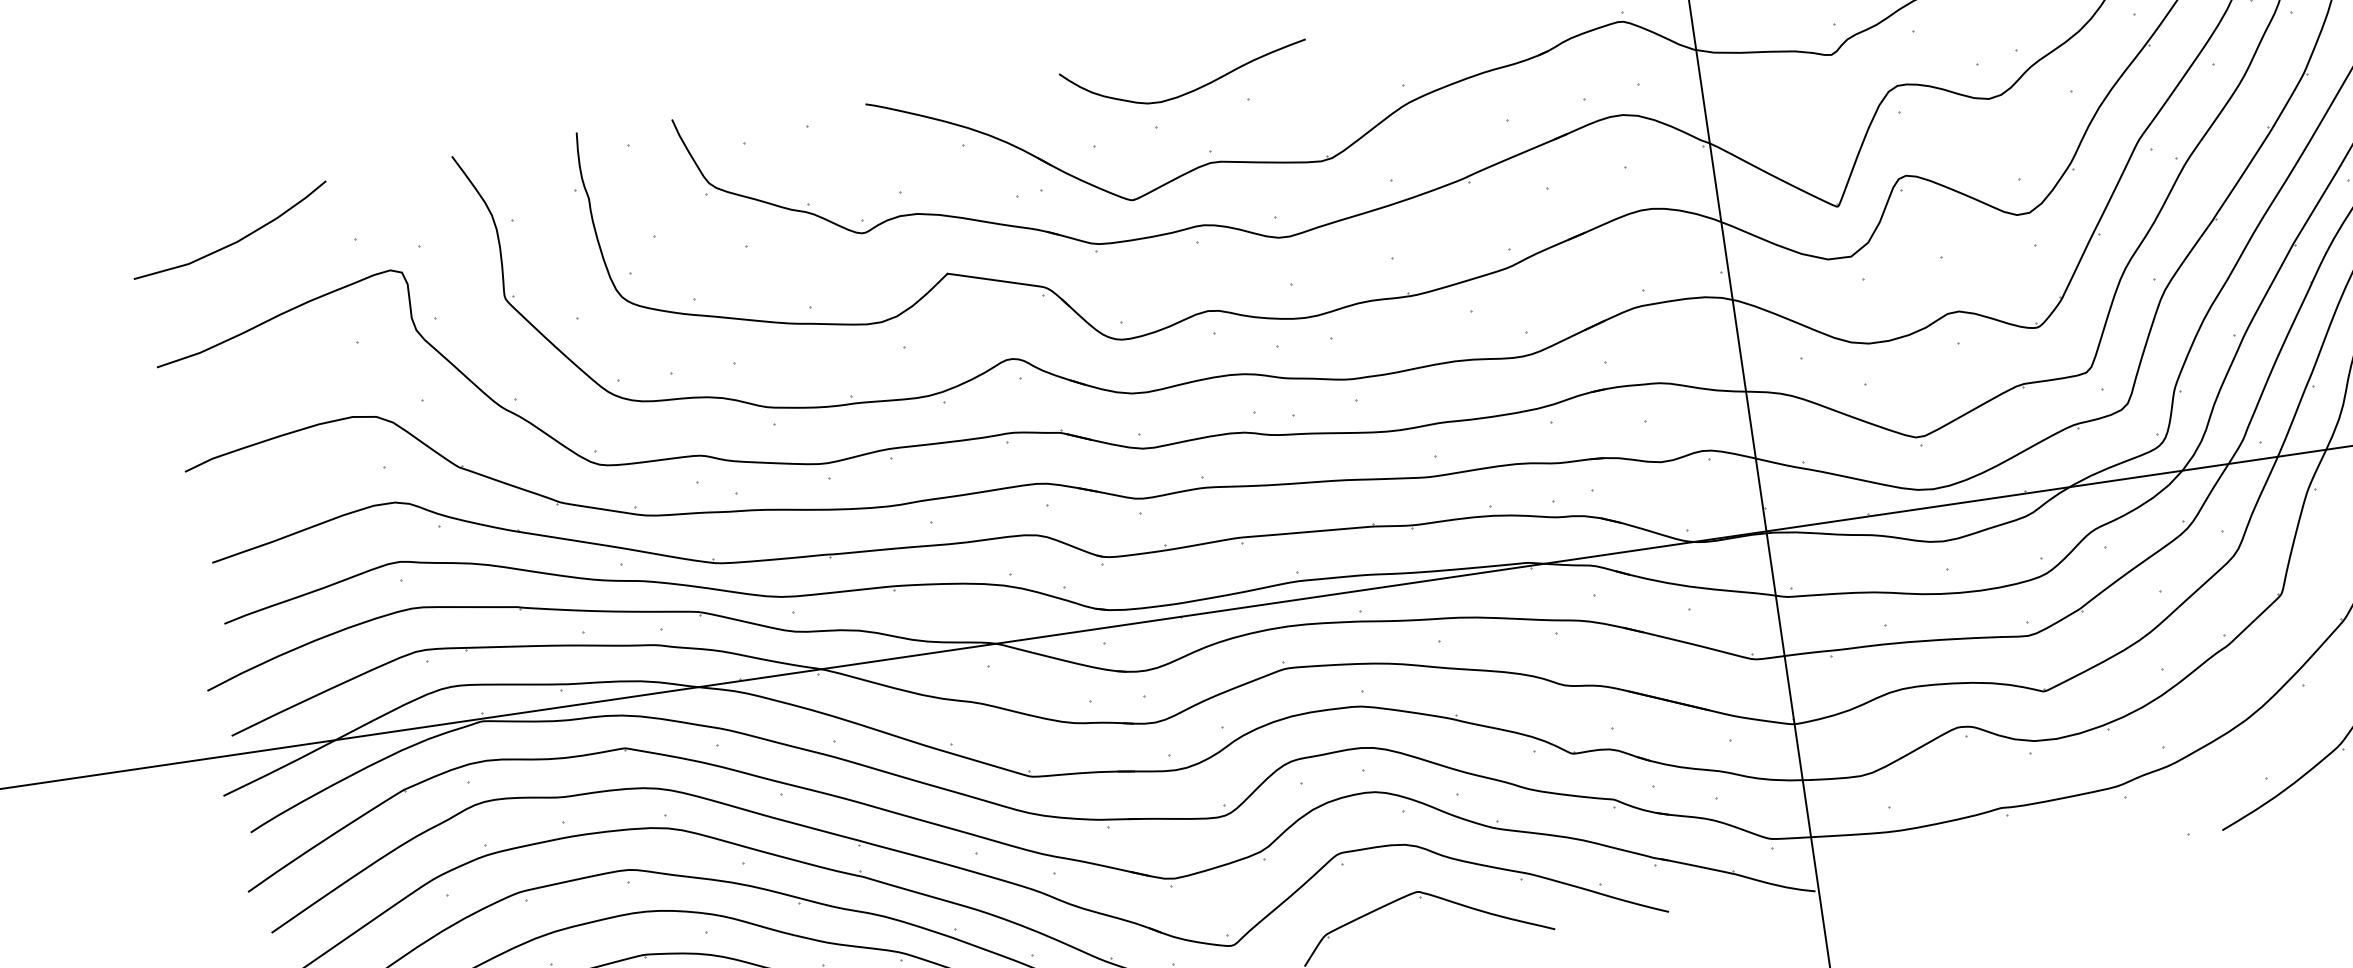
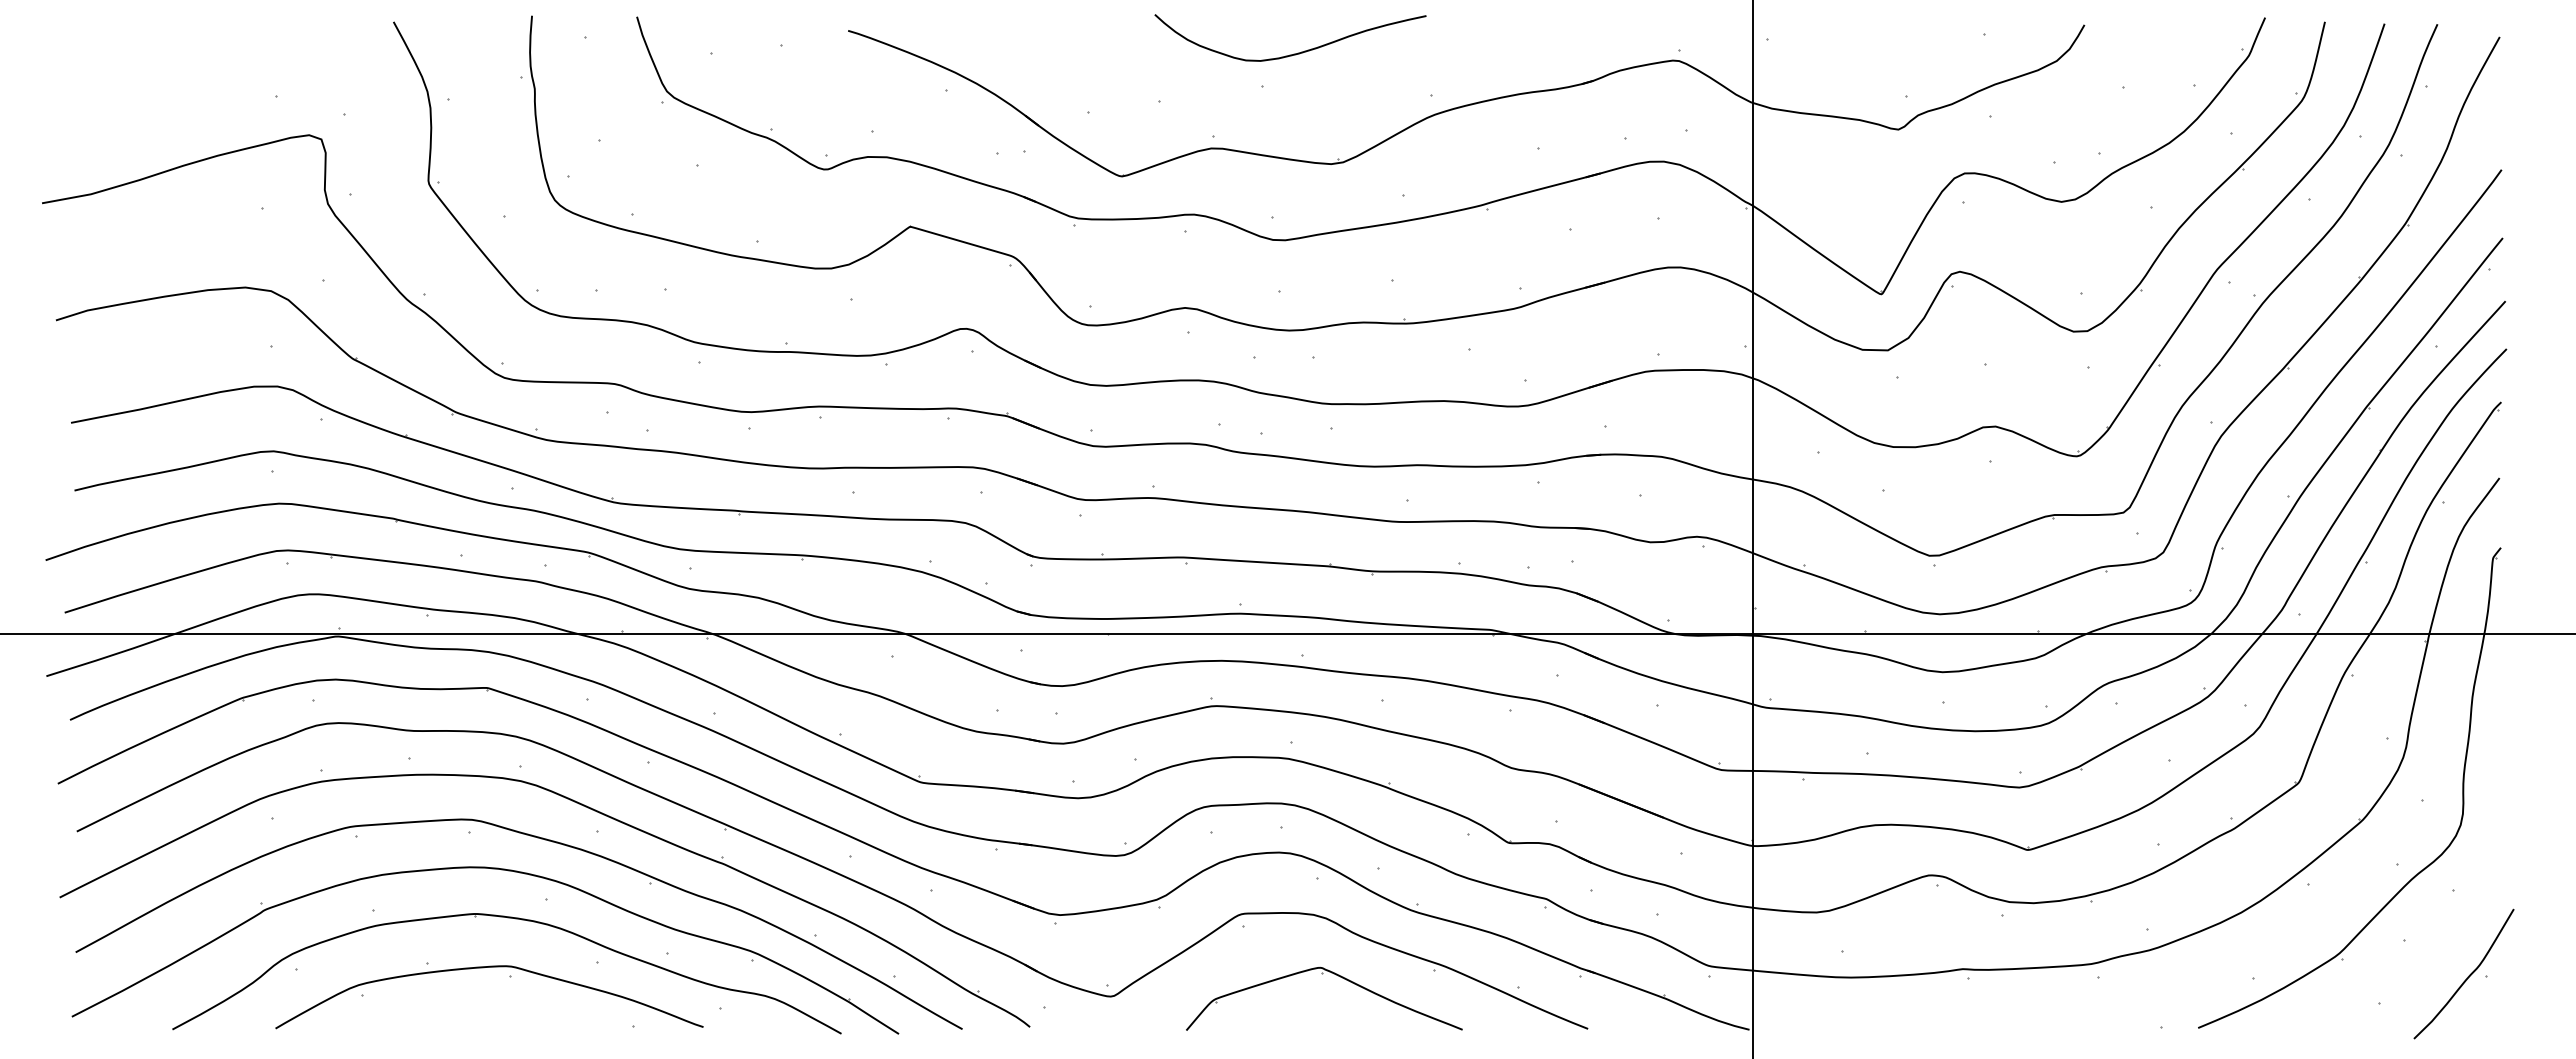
curve: (1190, 90) -> (1293, 53), moved
curve: (236, 241) -> (147, 79), removed

